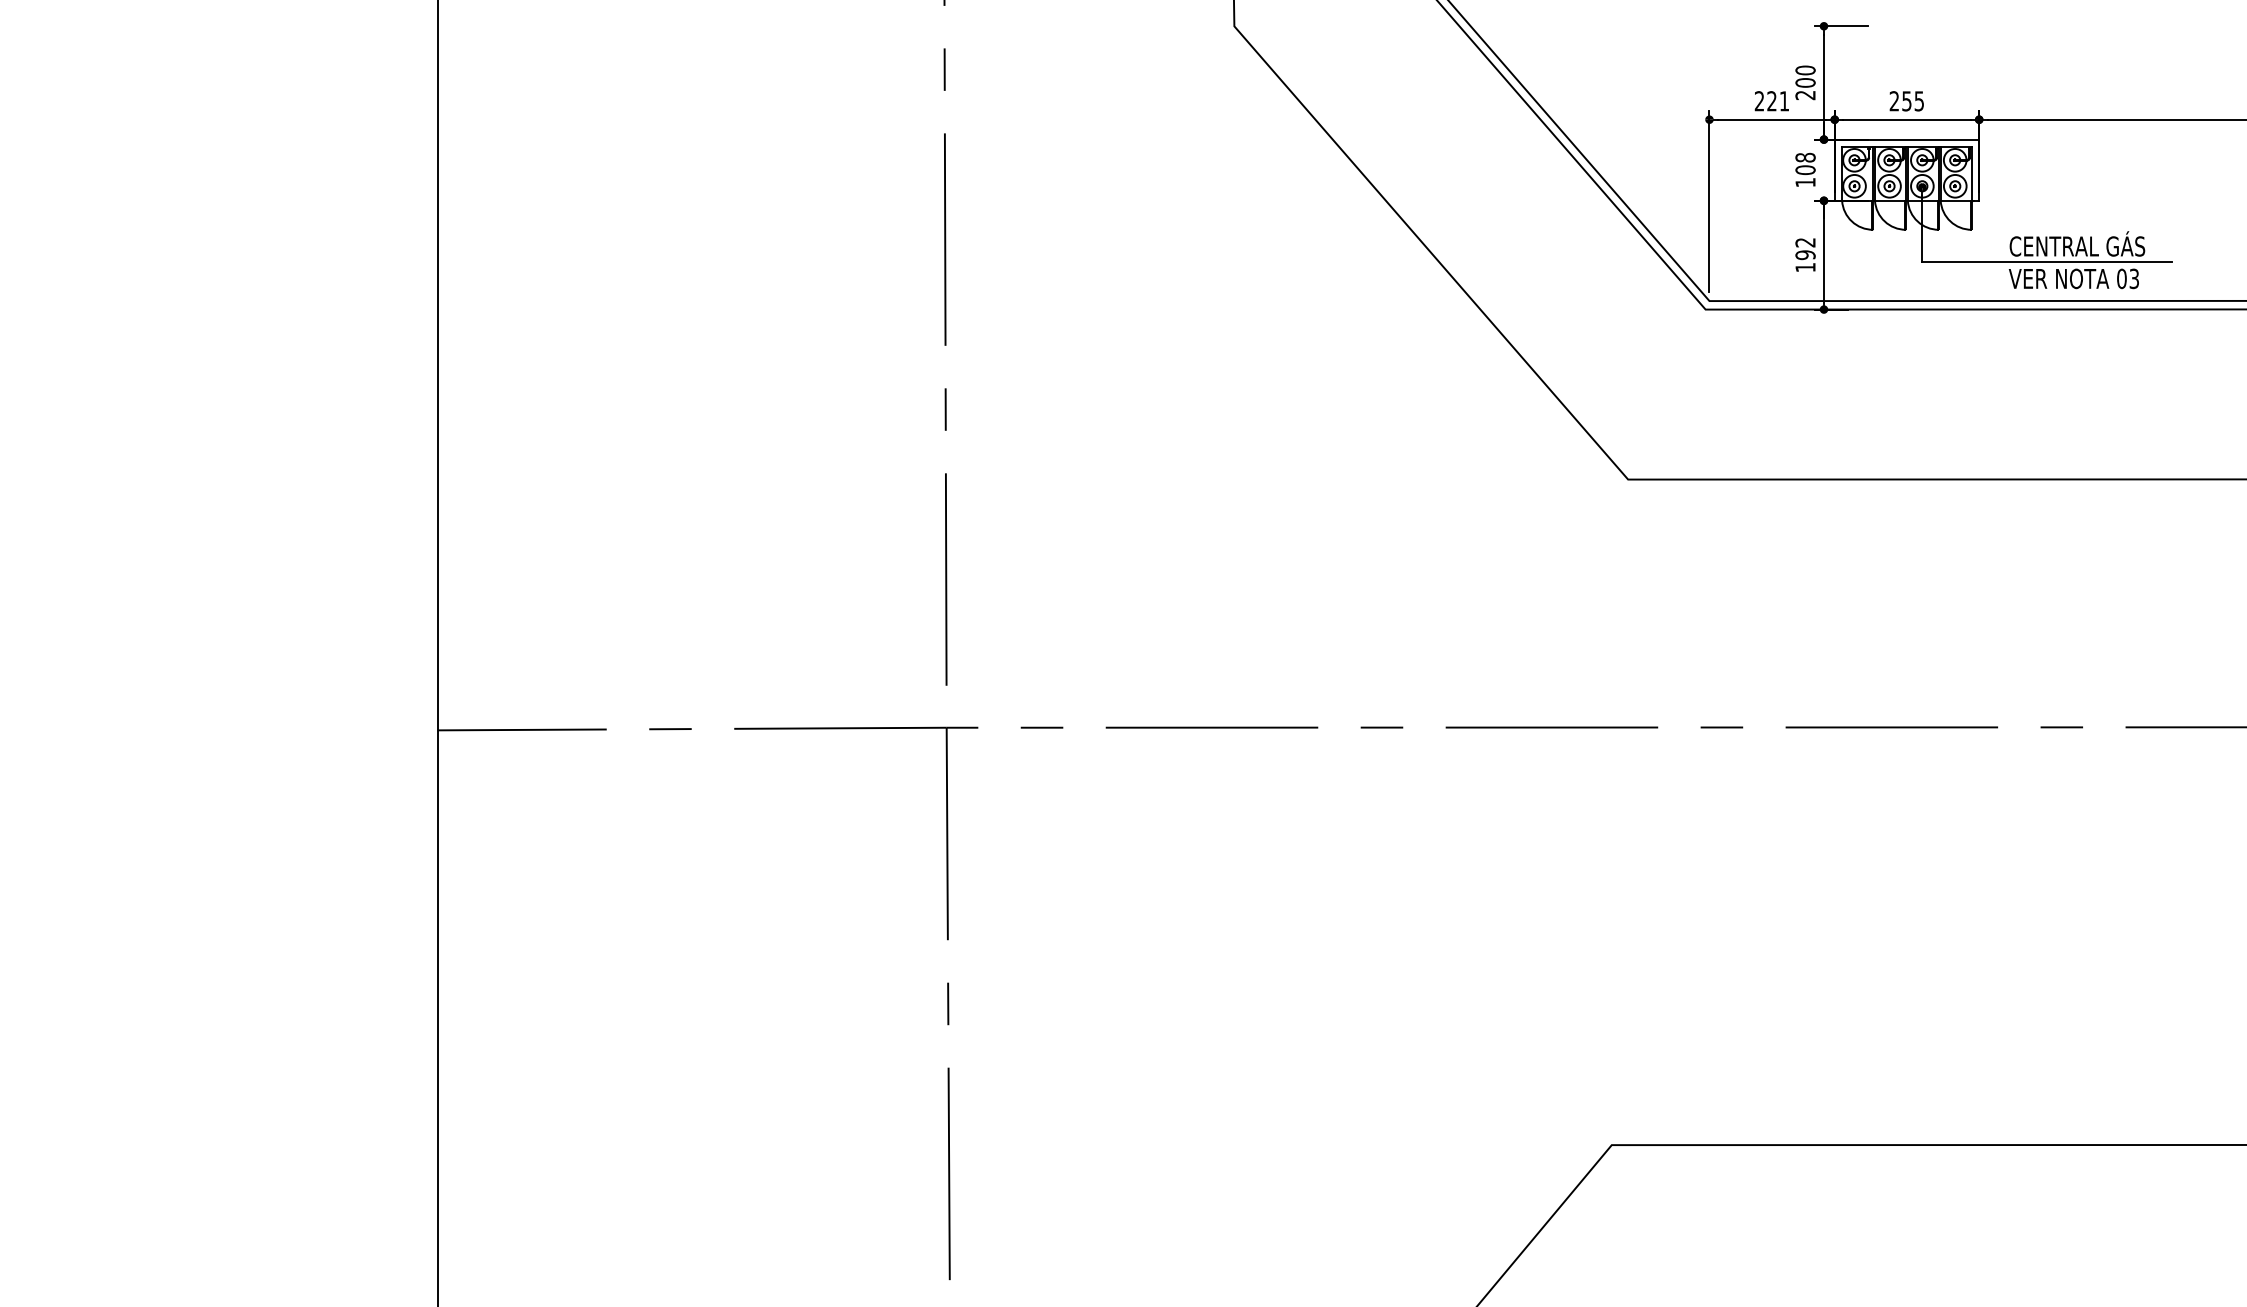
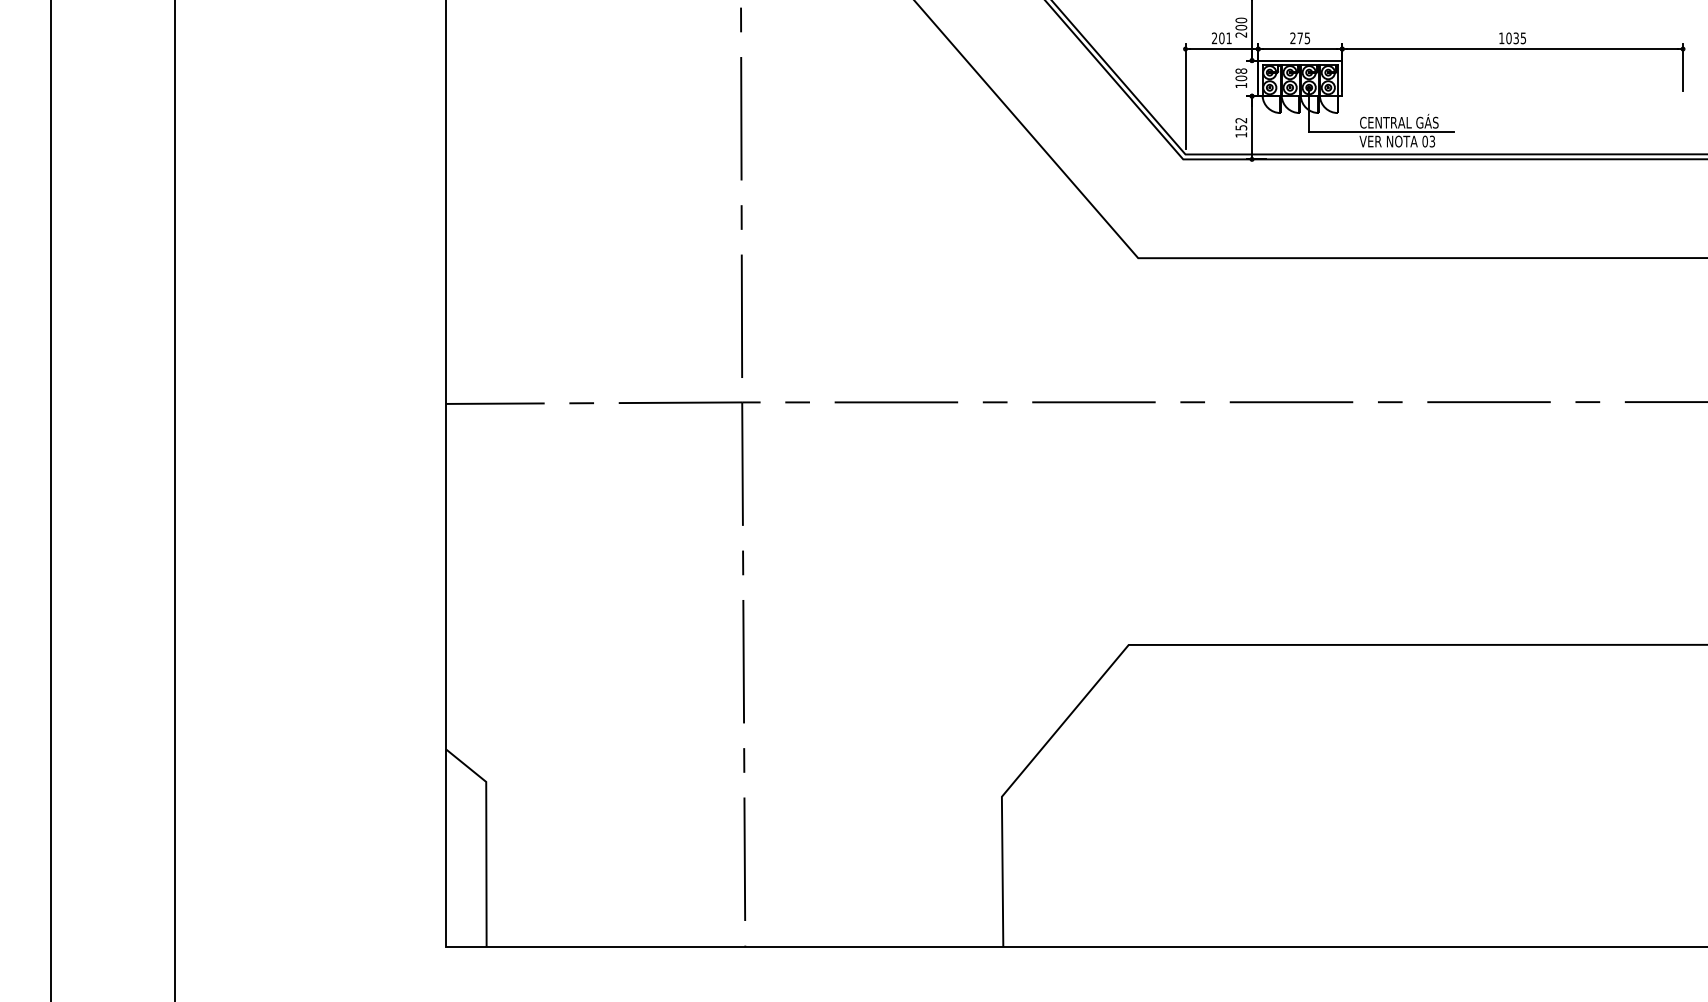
text: (1771, 101) -> (1221, 38), 221 -> 201
text: (1905, 101) -> (1299, 38), 255 -> 275
text: (1804, 254) -> (1240, 127), 192 -> 152

